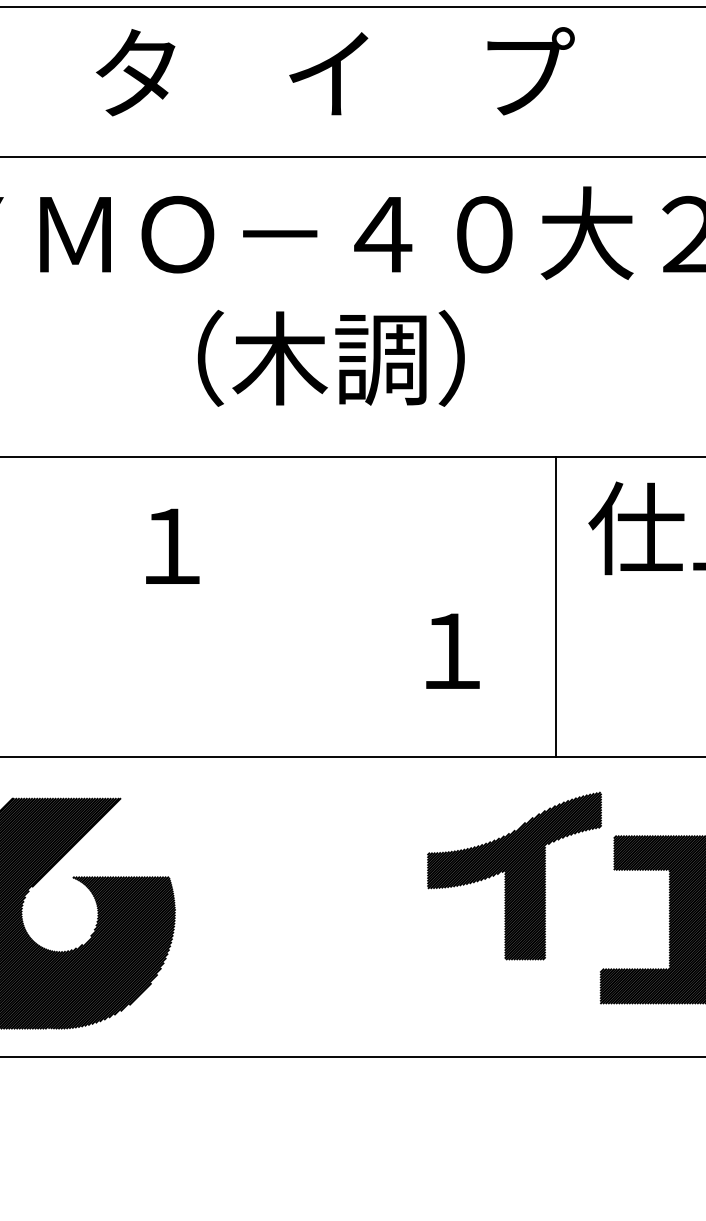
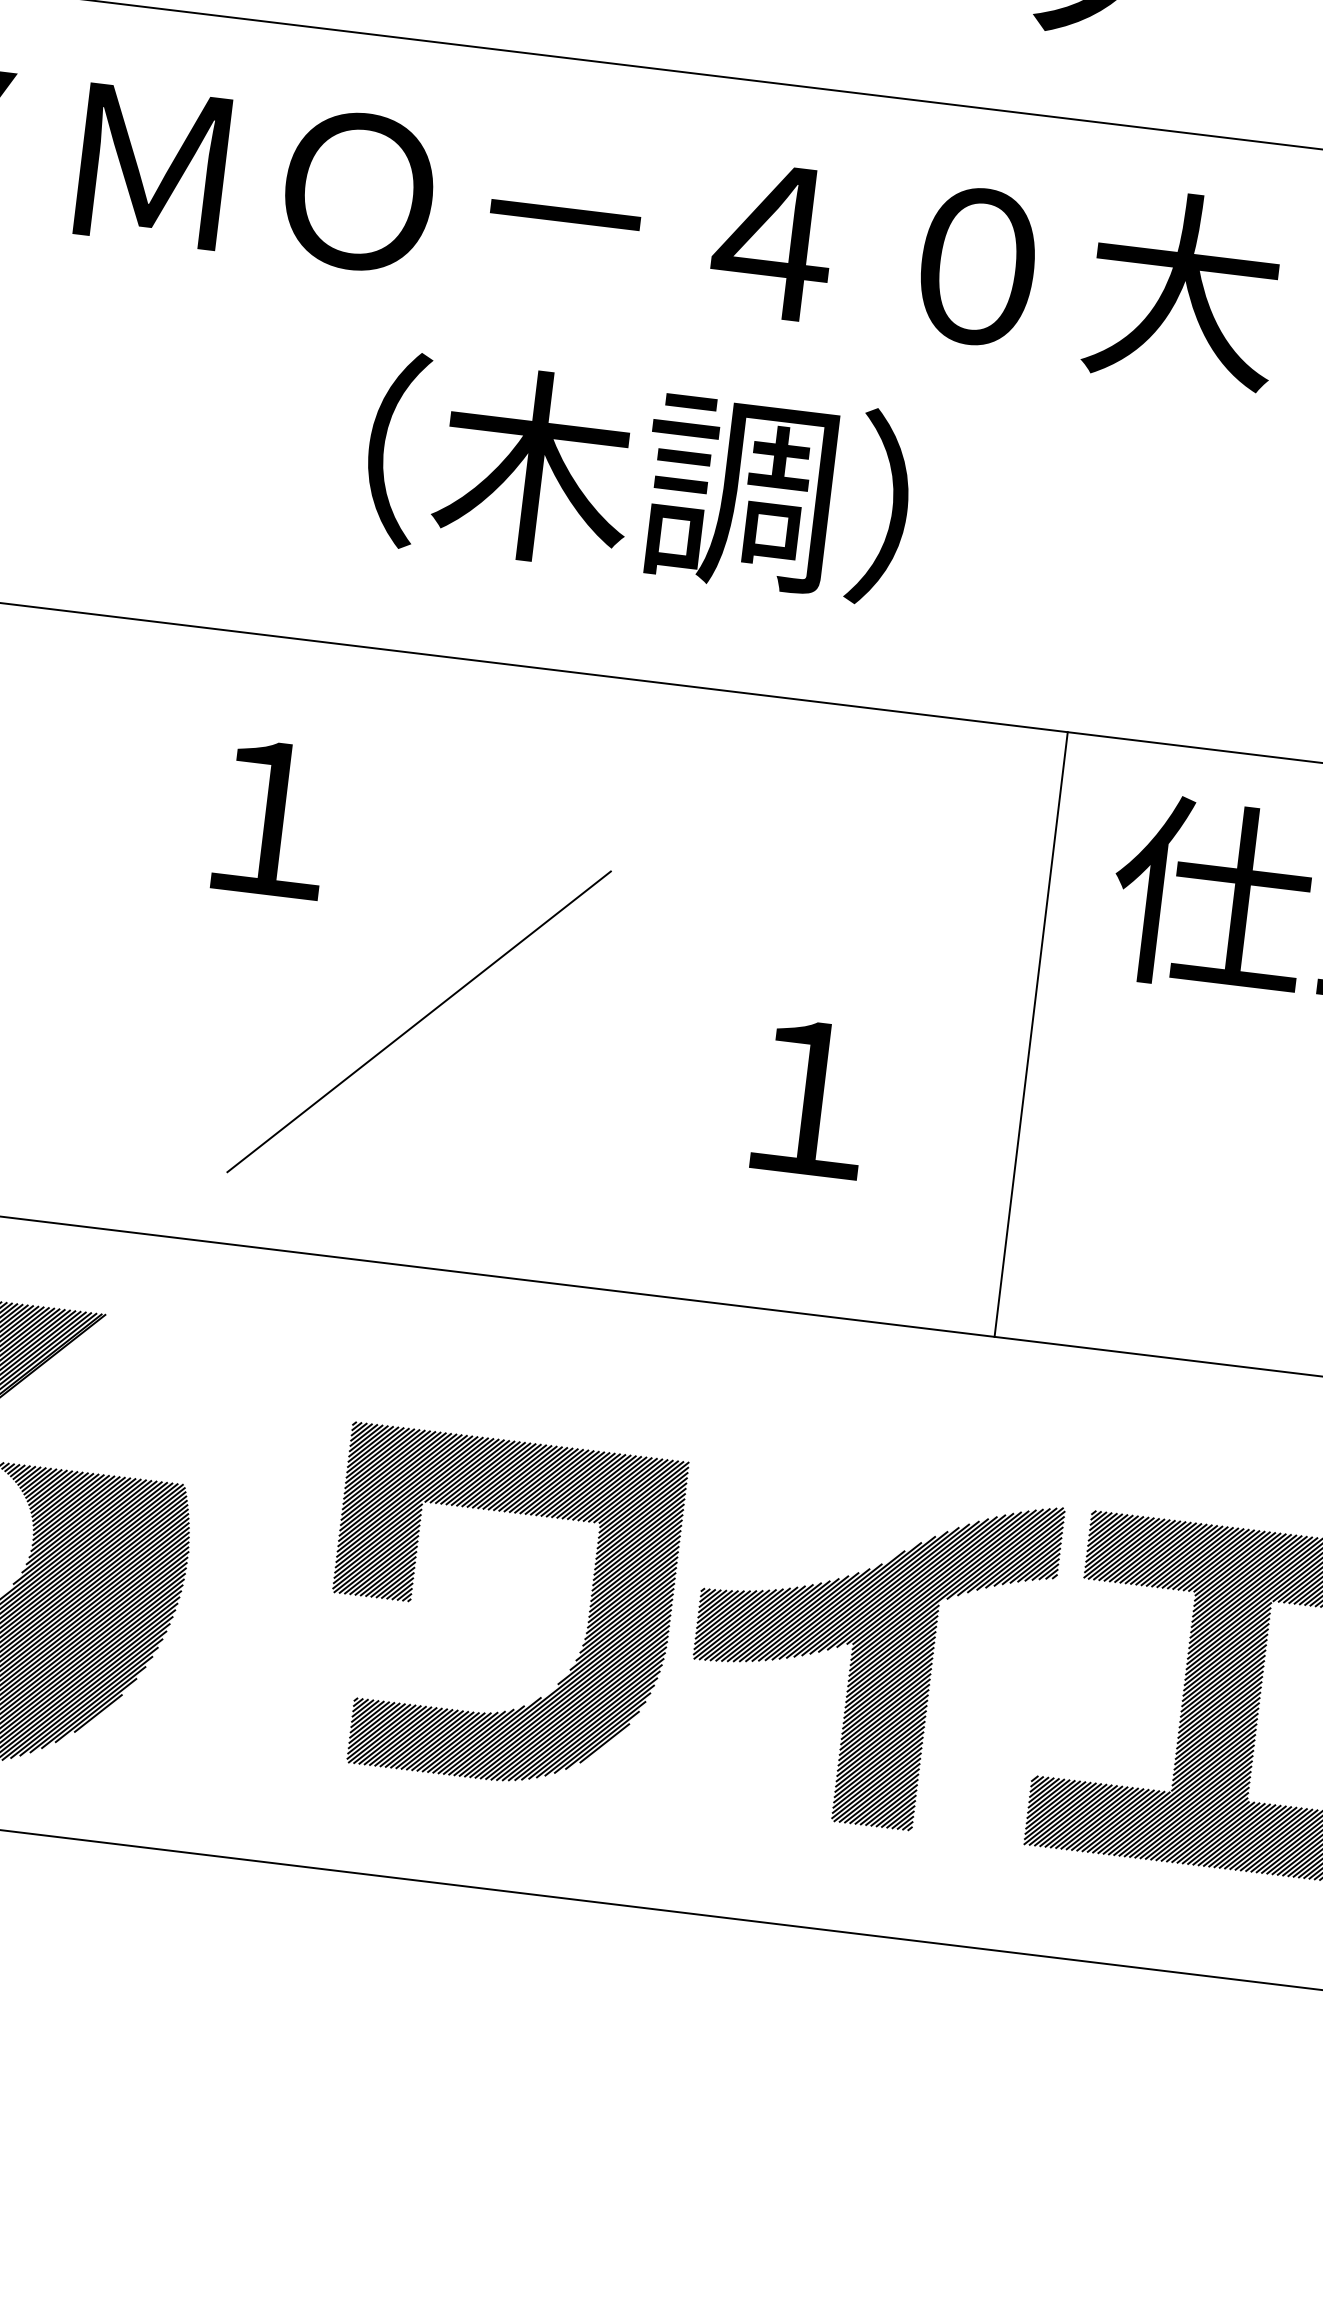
line: (256, 636) -> (419, 1020), added
part: (514, 875) -> (870, 1654), moved
part: (287, 919) -> (412, 1598), added

